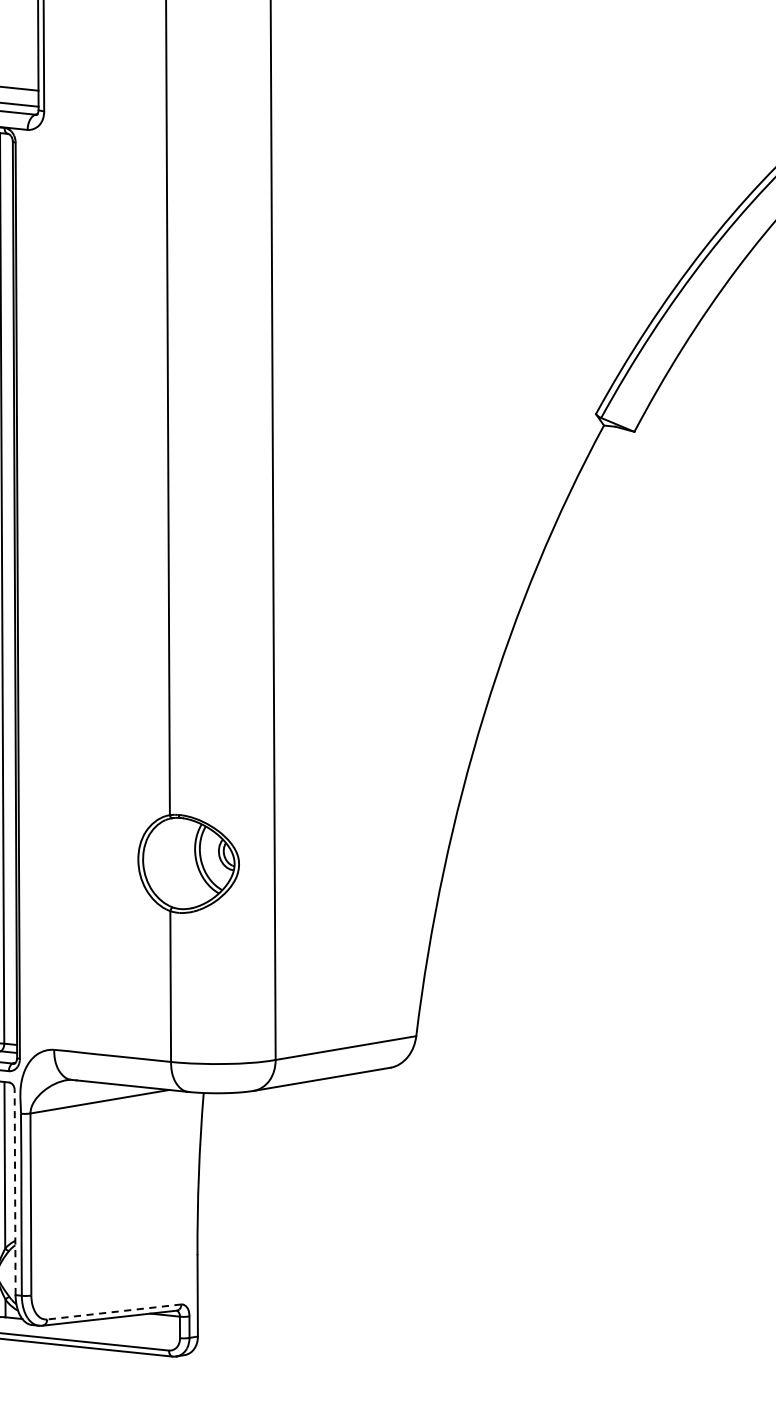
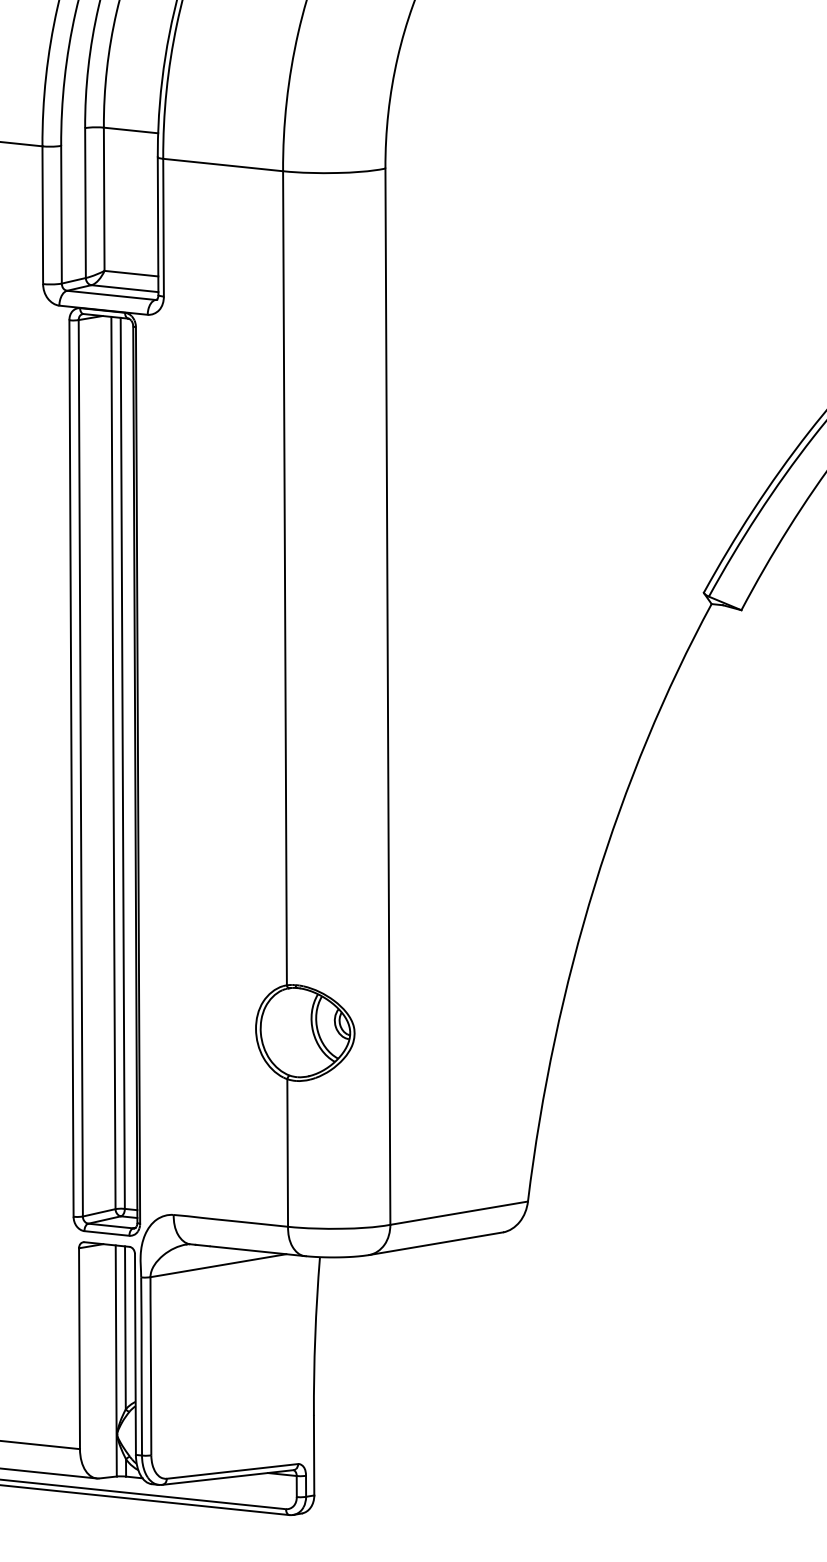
line: (15, 1192) -> (135, 1354), dashed -> solid
line: (114, 1312) -> (232, 1471), dashed -> solid

